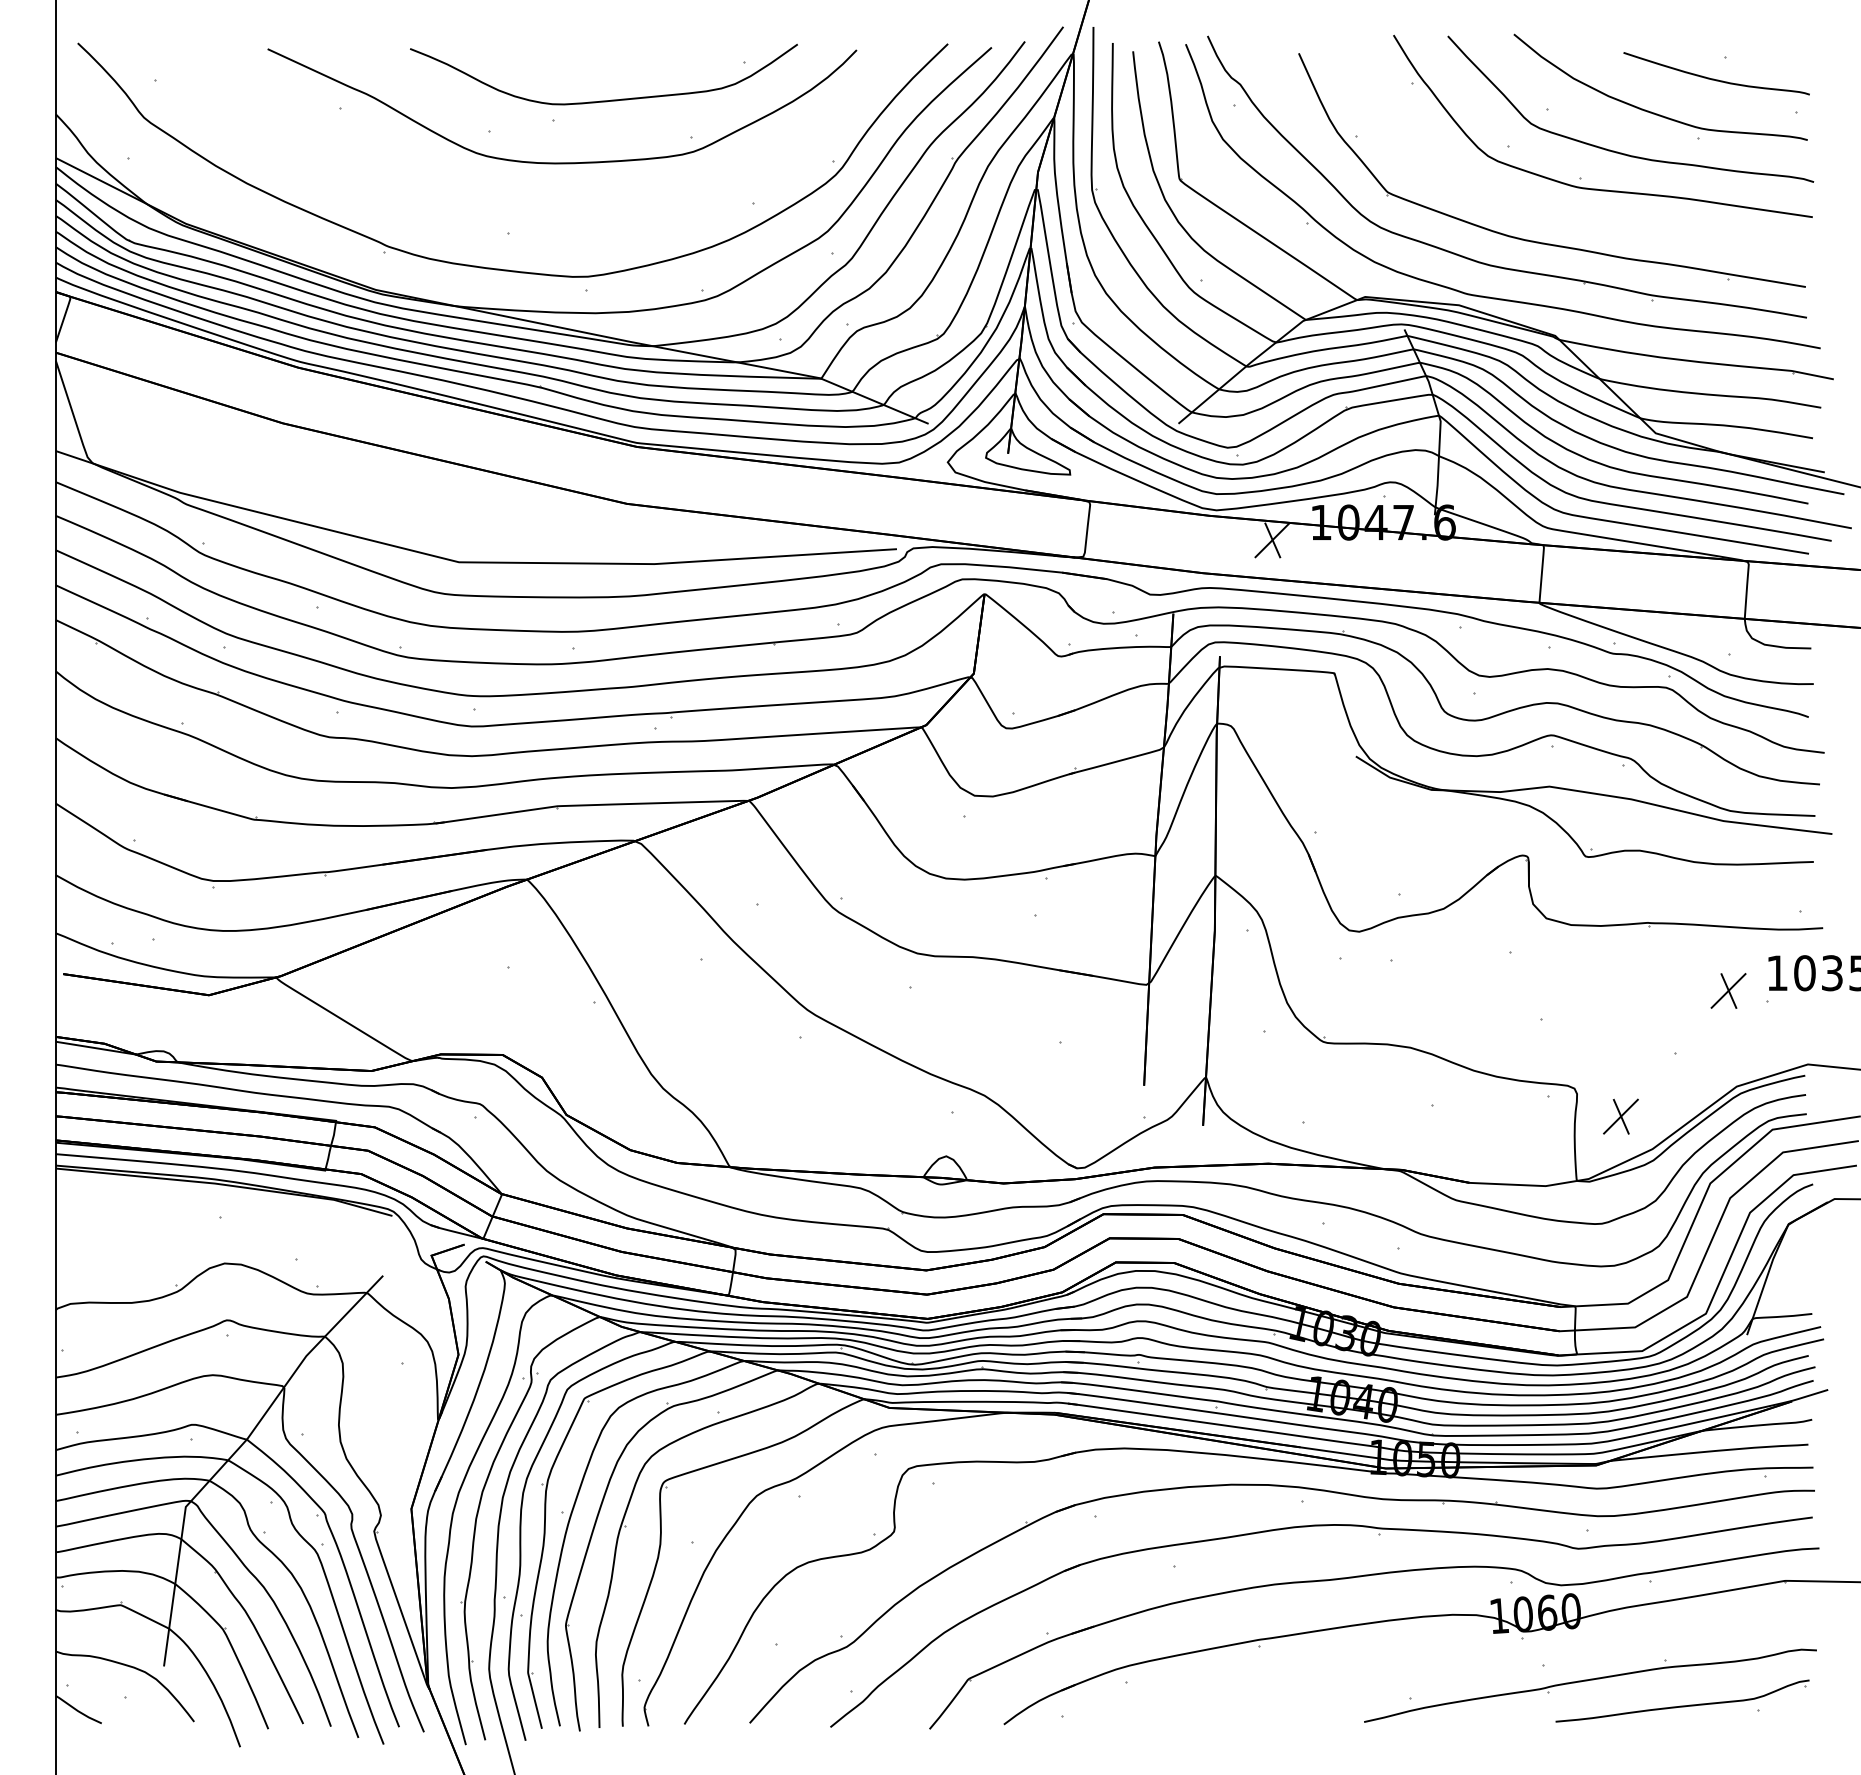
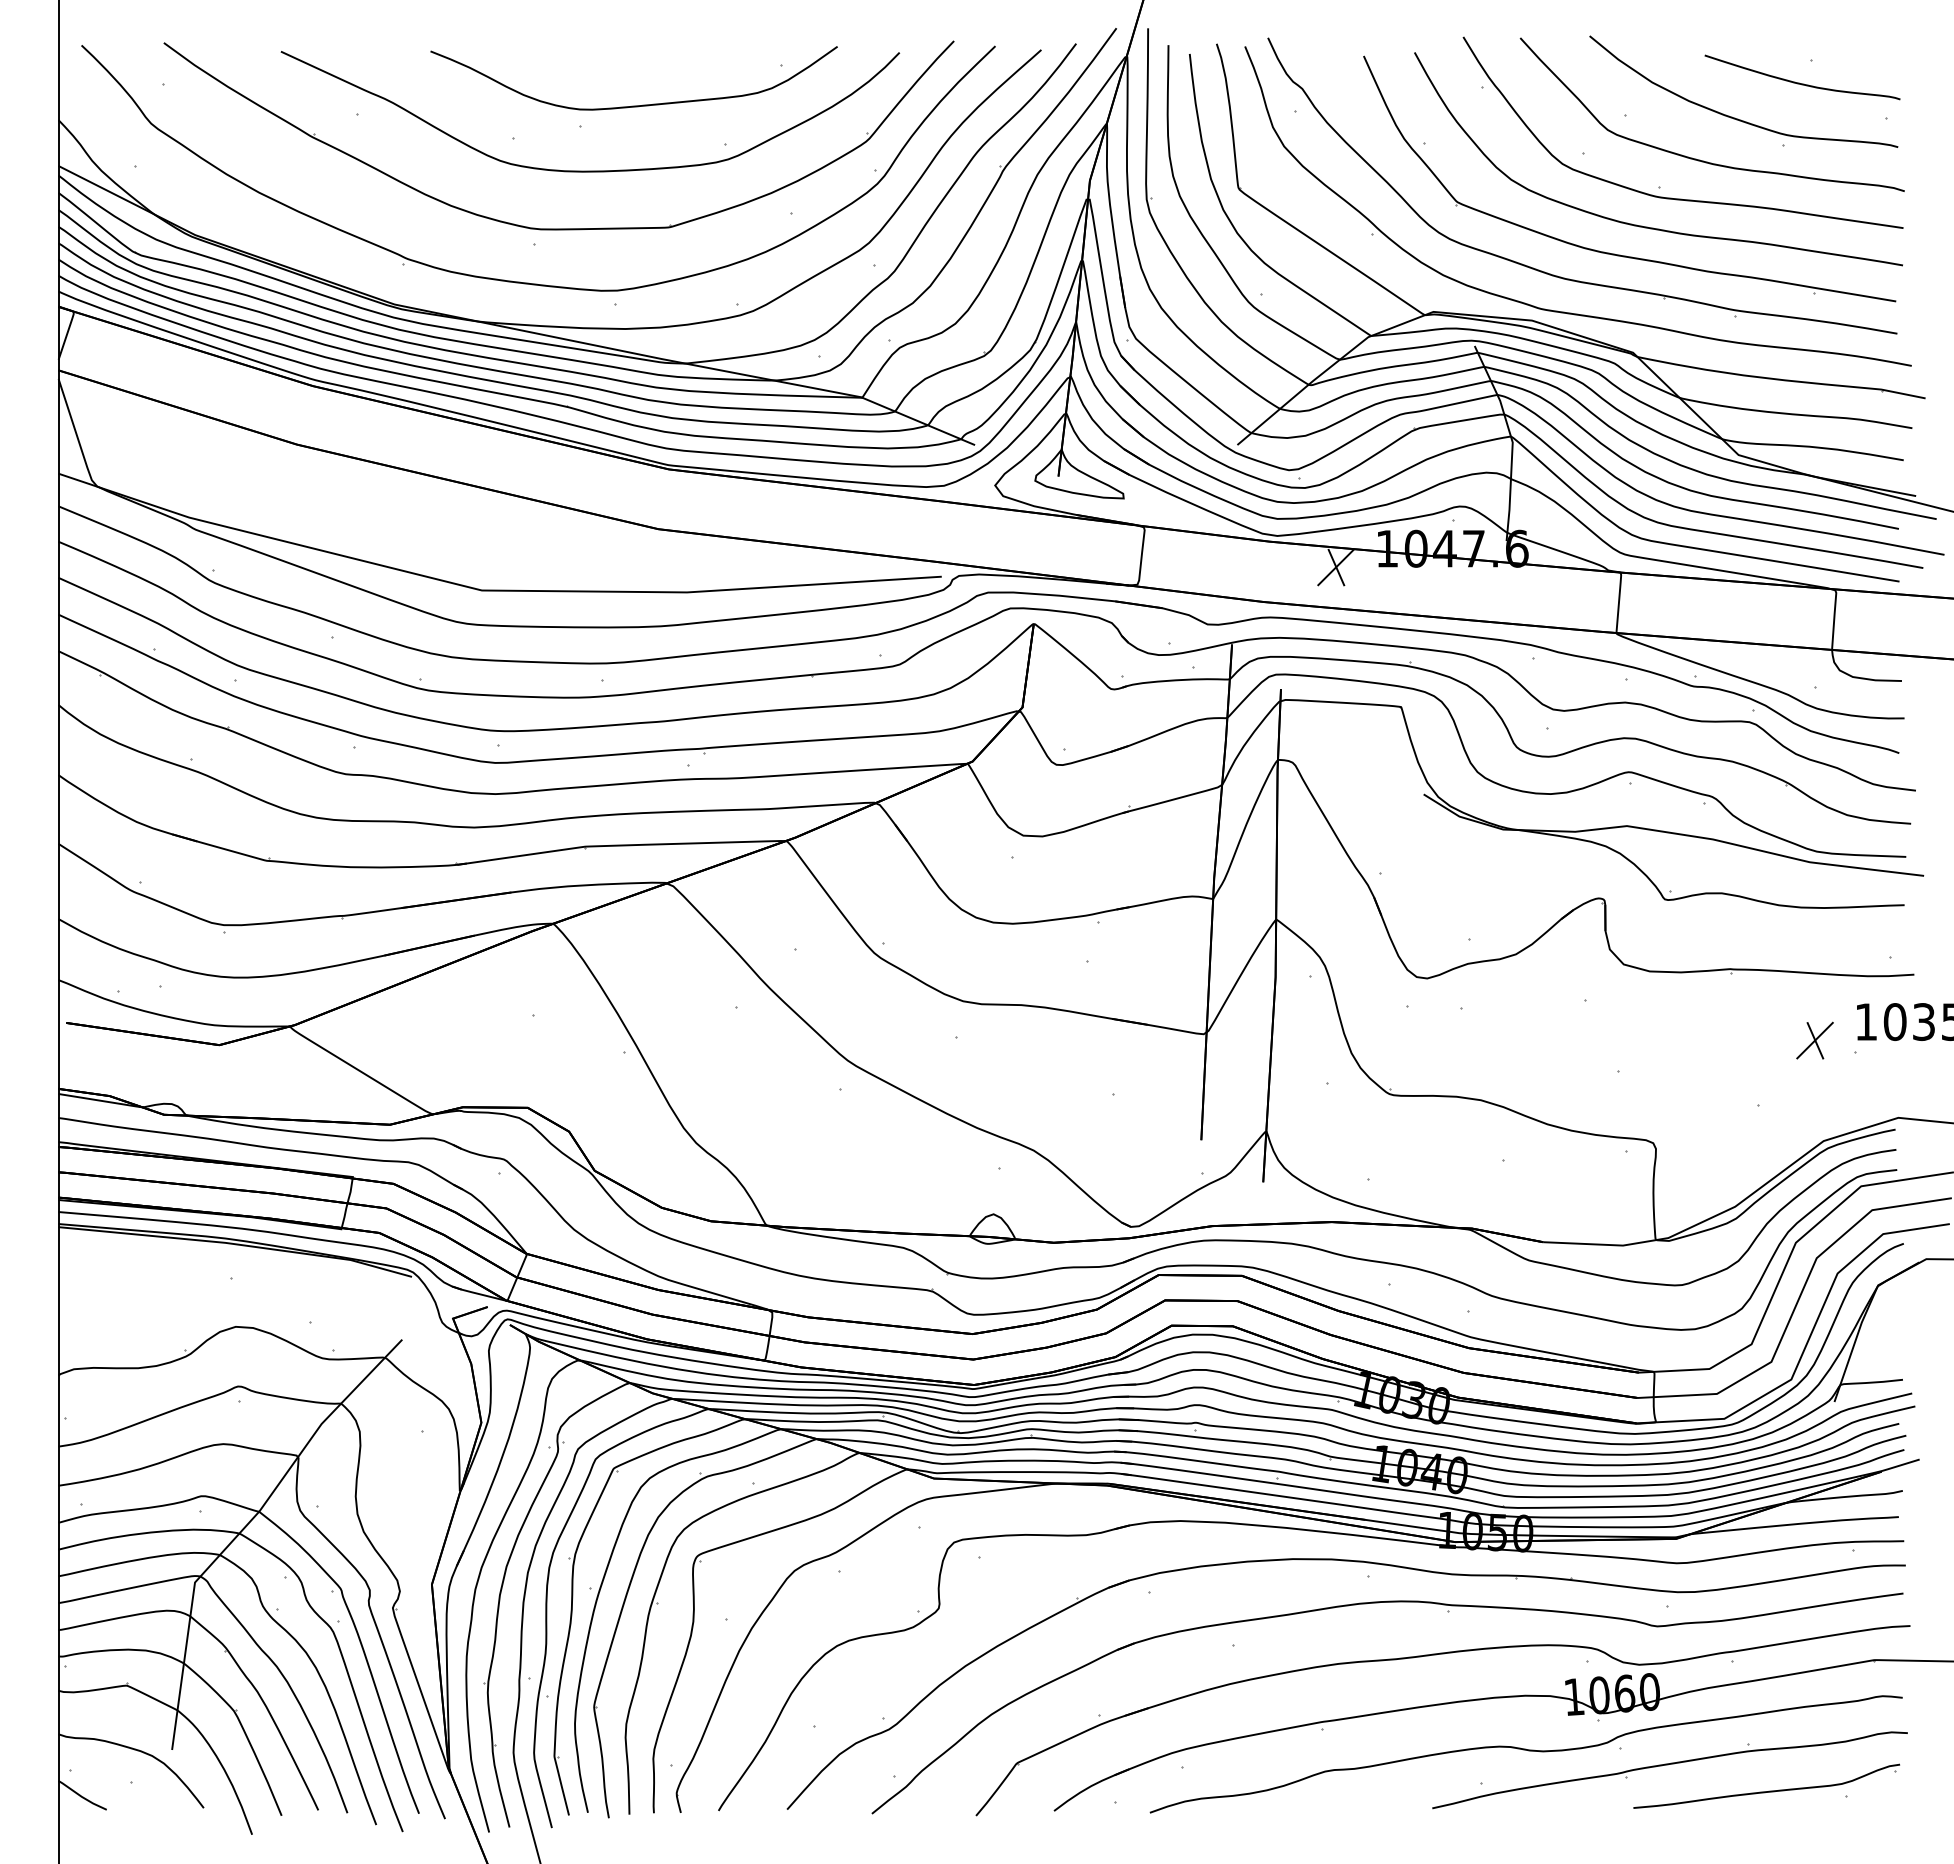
curve: (1569, 215) -> (1647, 226), added
part: (531, 217) -> (558, 228), added
part: (1620, 1116) -> (1701, 1172), removed
curve: (1452, 1666) -> (1525, 1750), added

